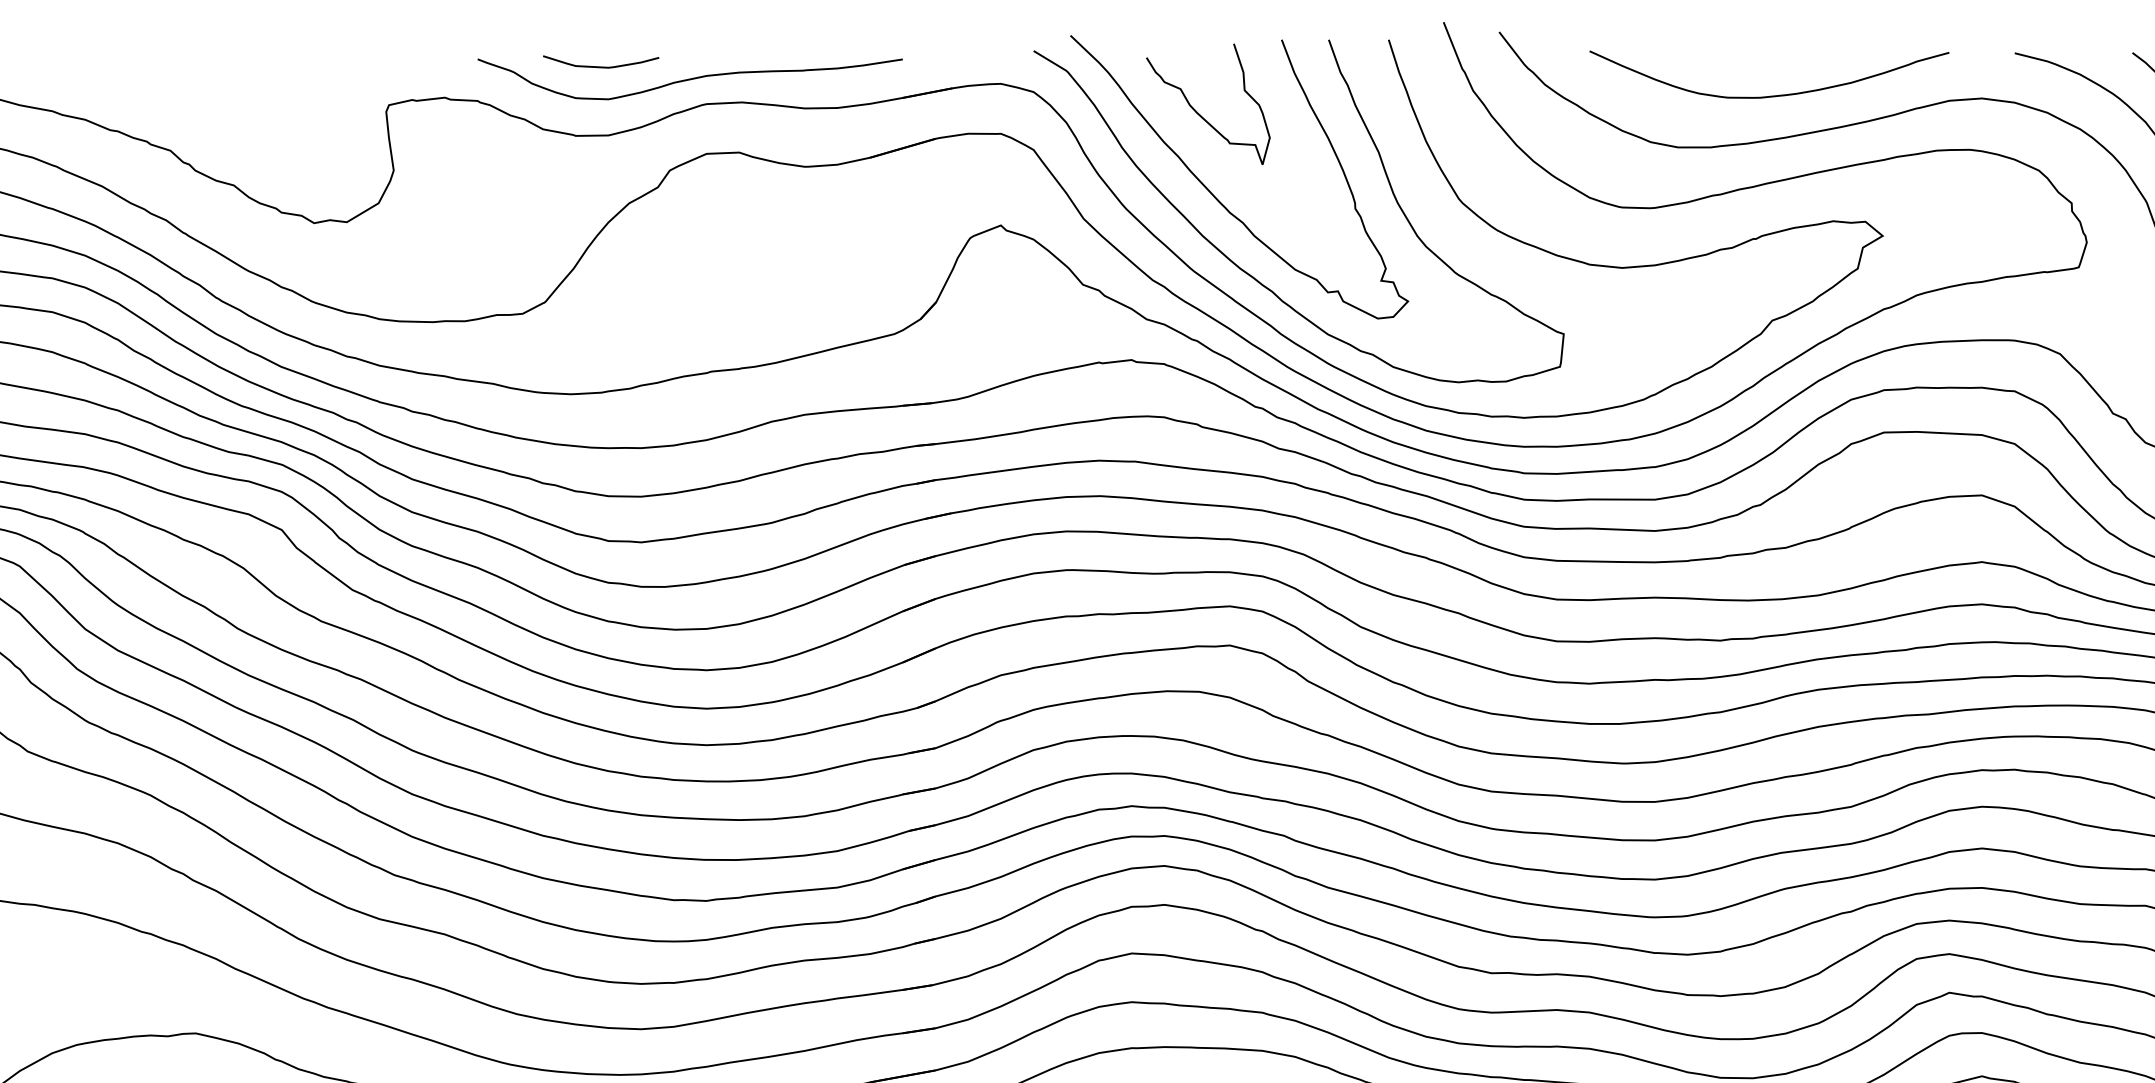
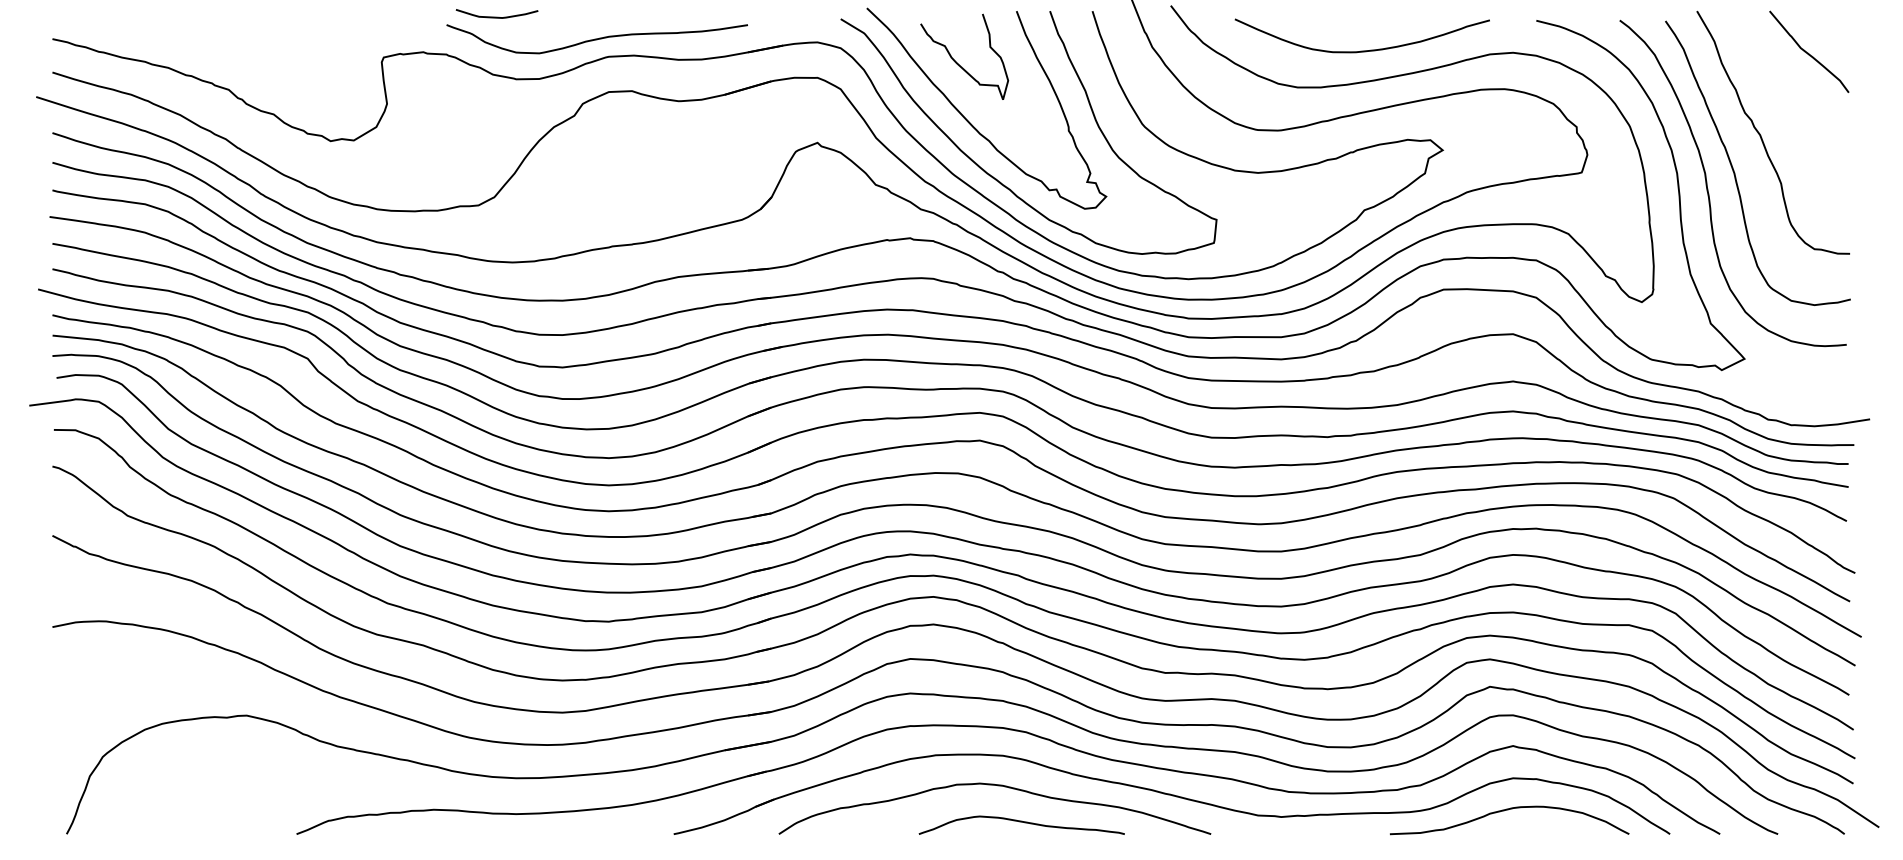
curve: (600, 65) -> (496, 16), moved

